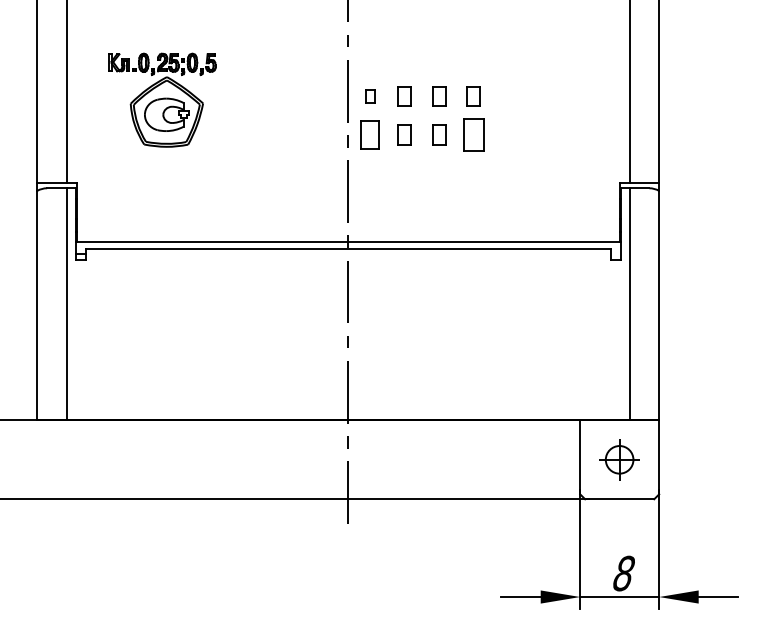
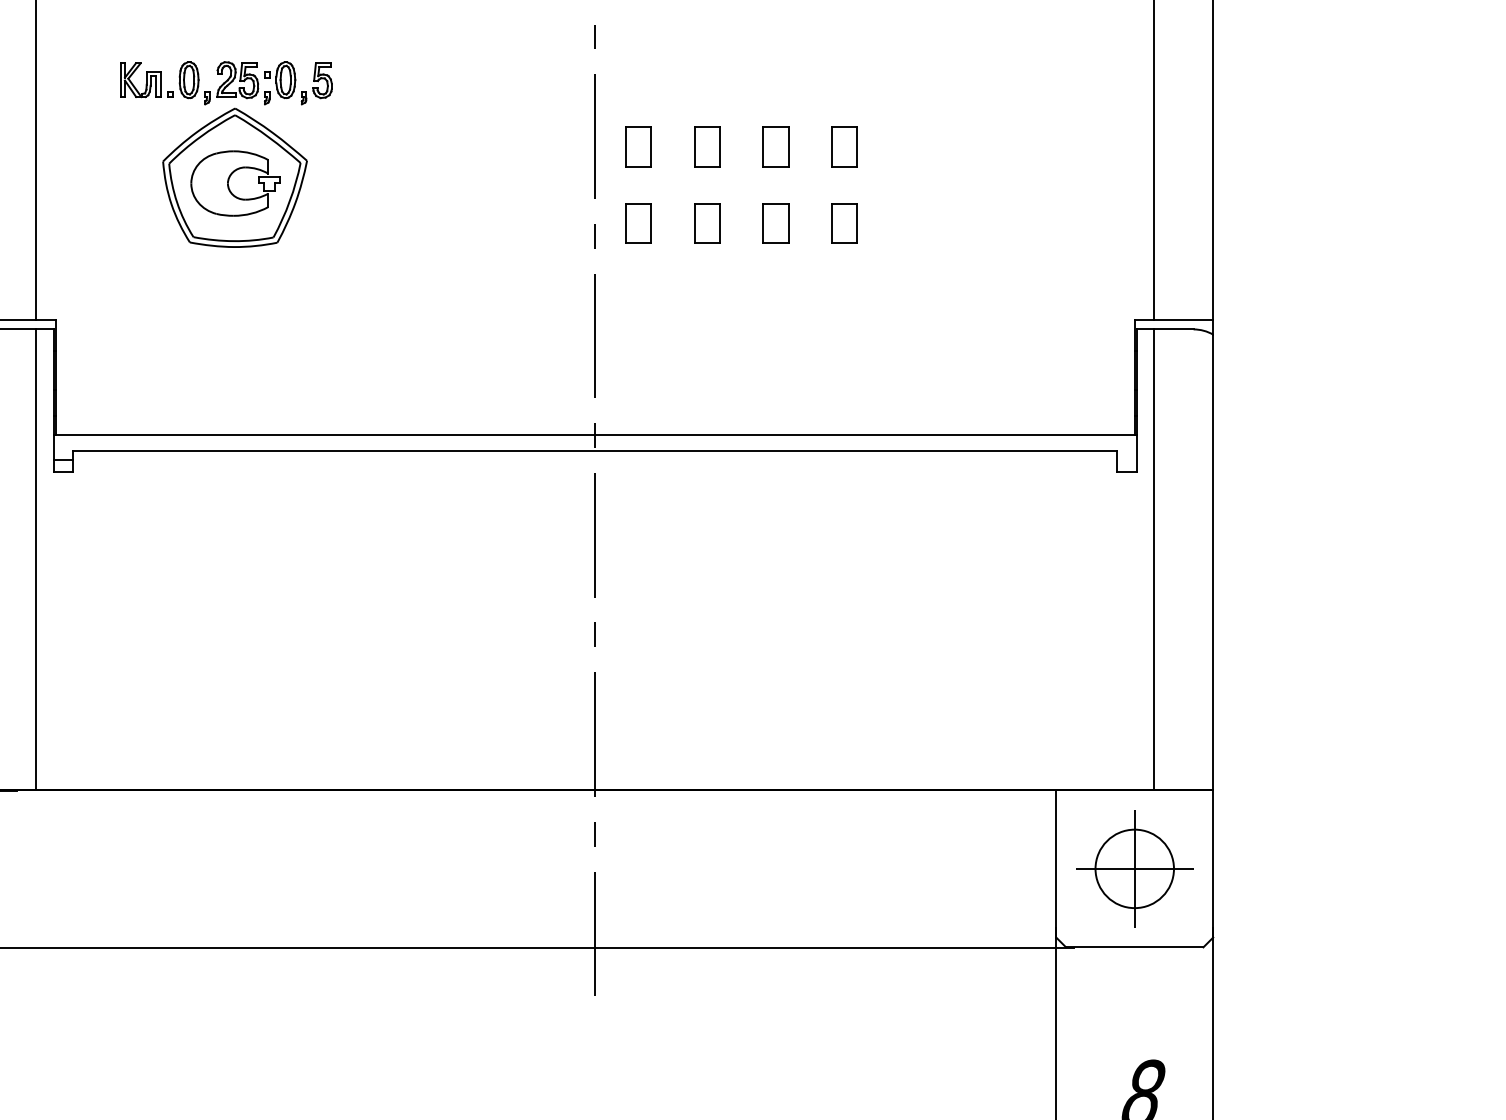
part: (369, 96) -> (637, 147), size x1.43
part: (369, 134) -> (637, 222), size x0.71
part: (473, 134) -> (844, 222), size x0.62
part: (619, 459) -> (1134, 868), size x1.43

